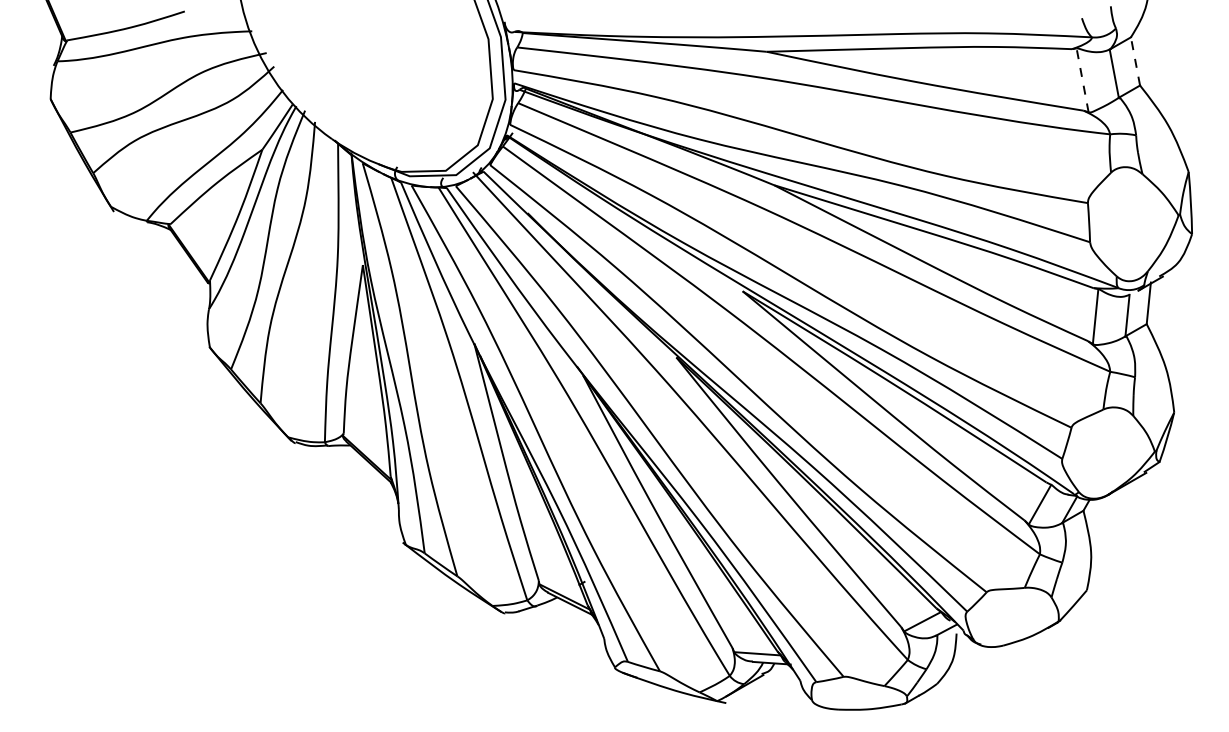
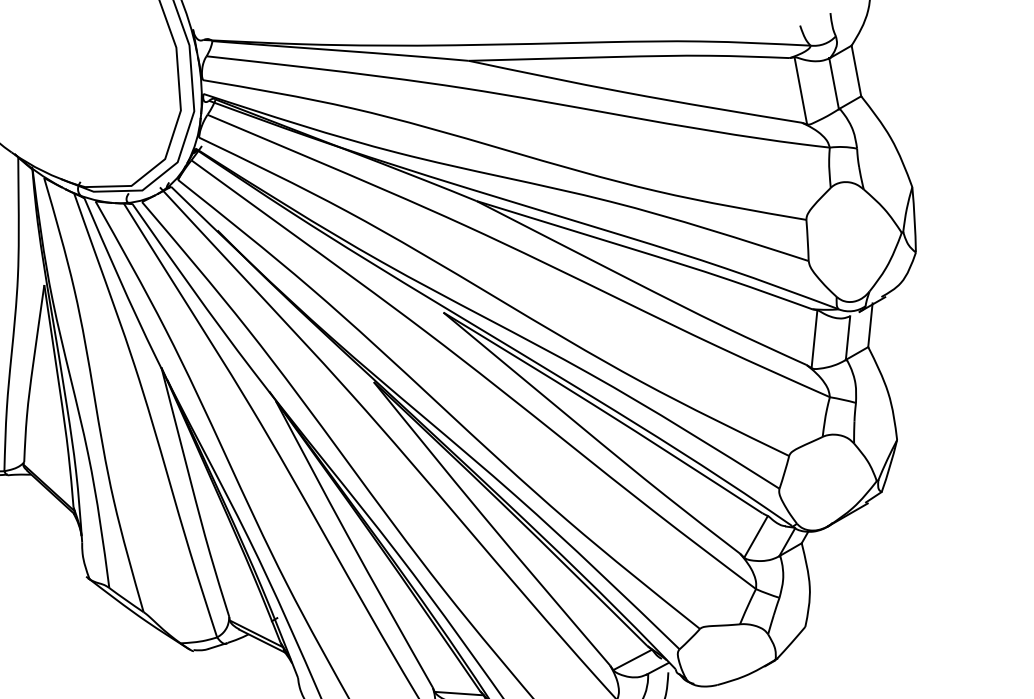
line: (1135, 61) -> (856, 71), dashed -> solid
line: (1082, 80) -> (800, 91), dashed -> solid

